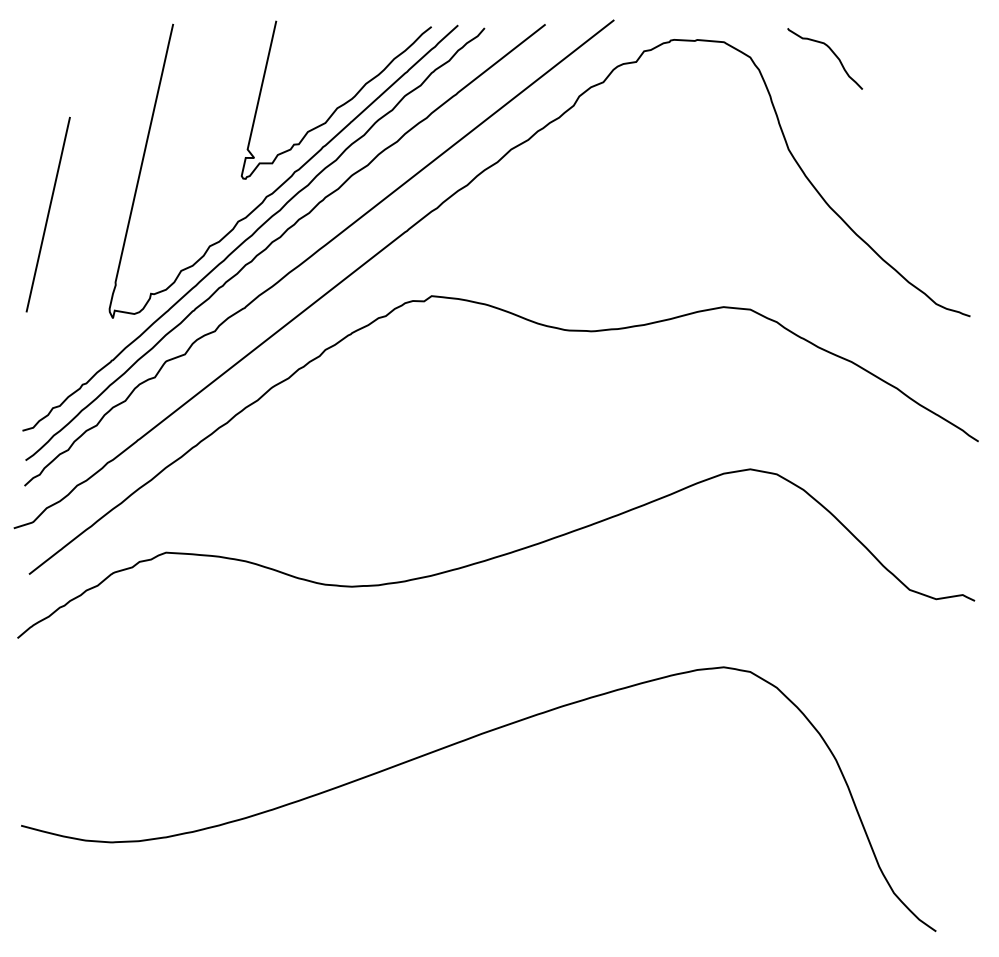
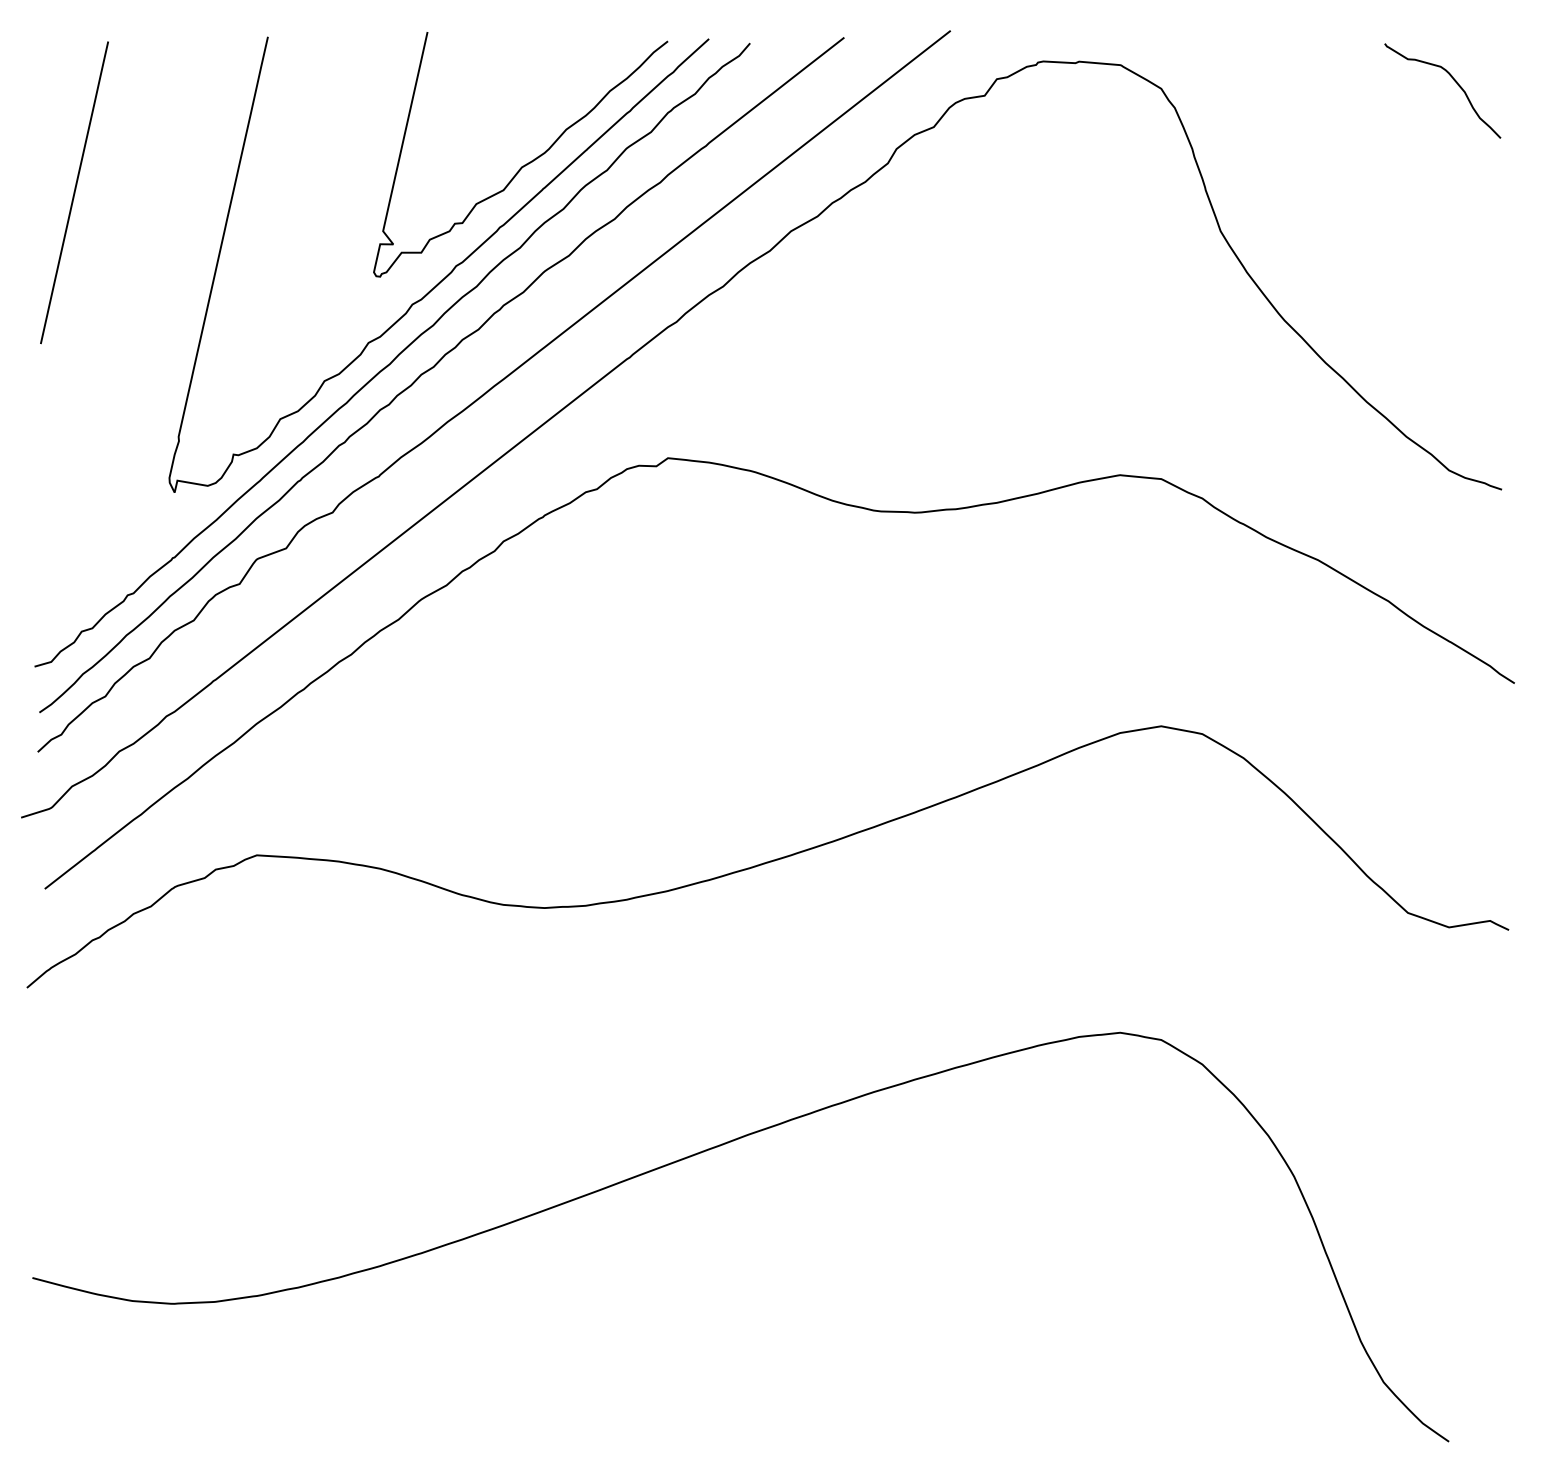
curve: (833, 54) -> (1455, 84), moved
line: (47, 214) -> (73, 192), moved

